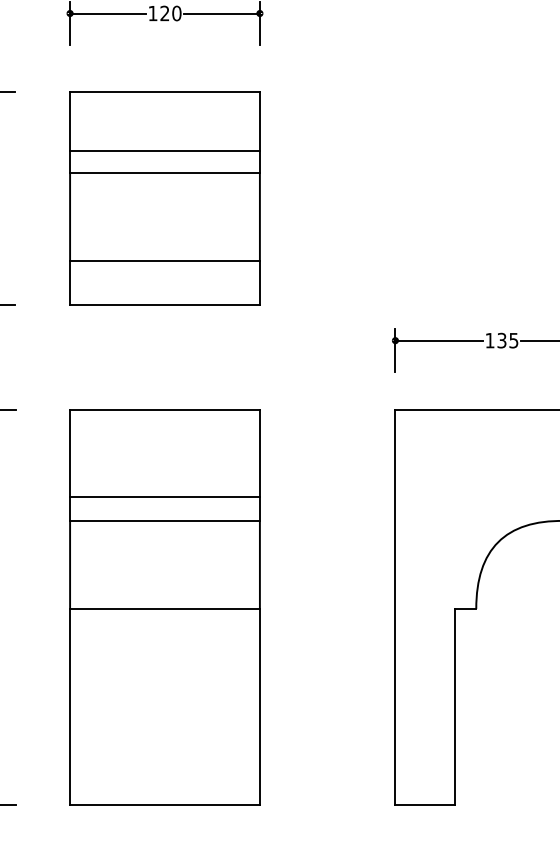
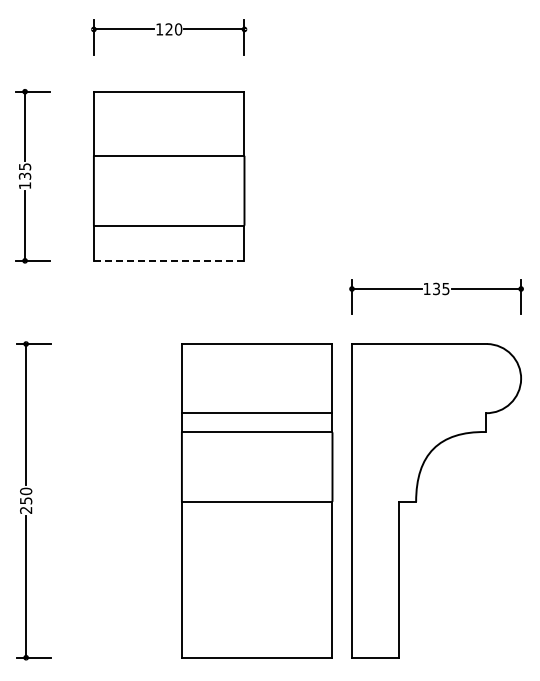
line: (164, 150) -> (168, 138), removed
line: (165, 304) -> (169, 260), solid -> dashed
part: (165, 607) -> (257, 500), moved

